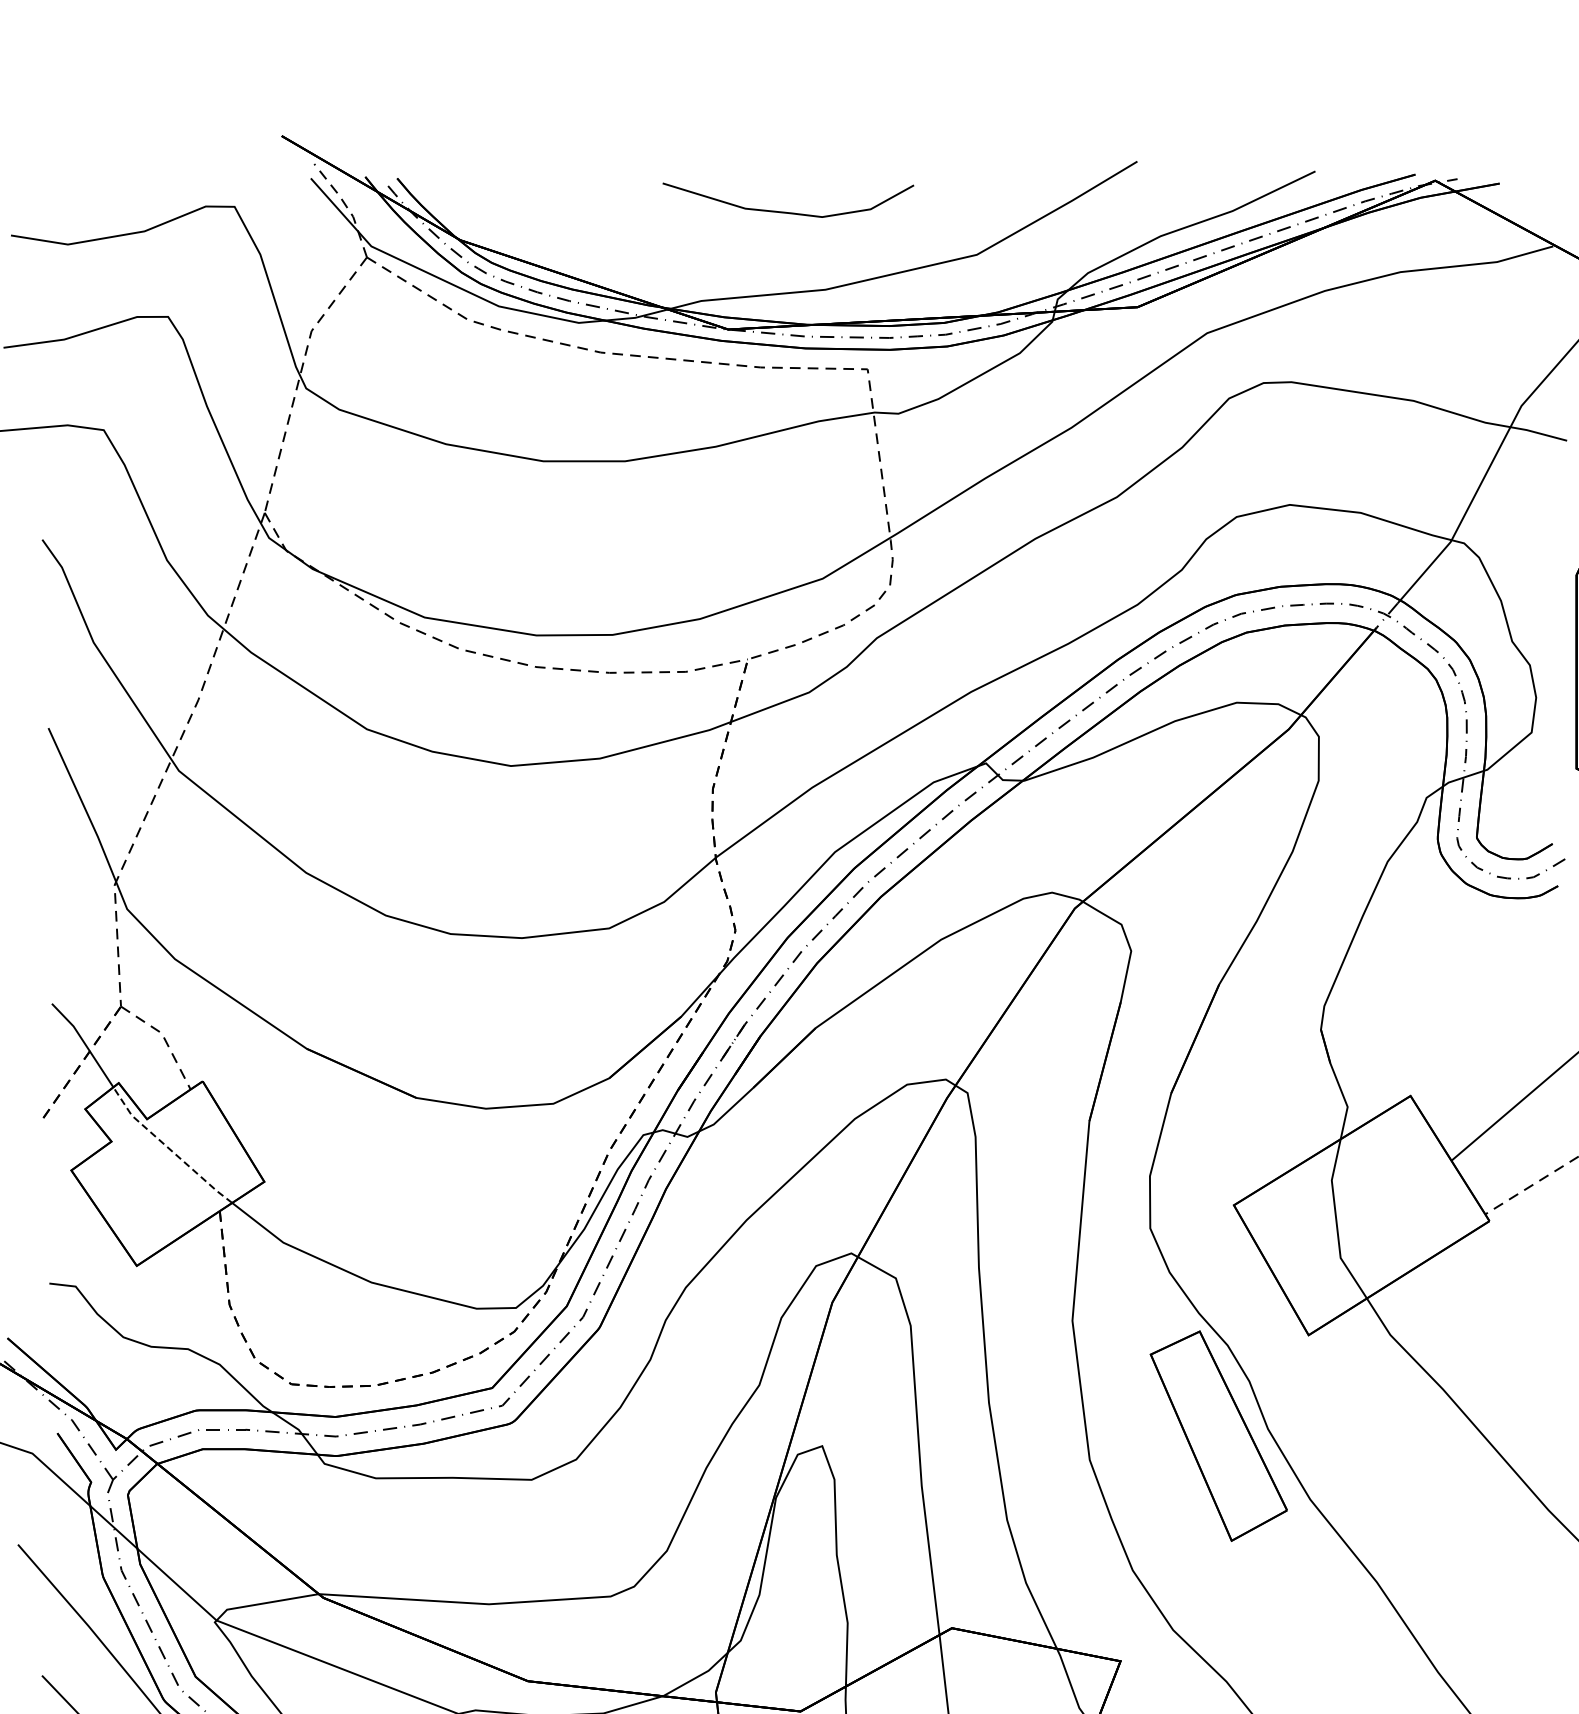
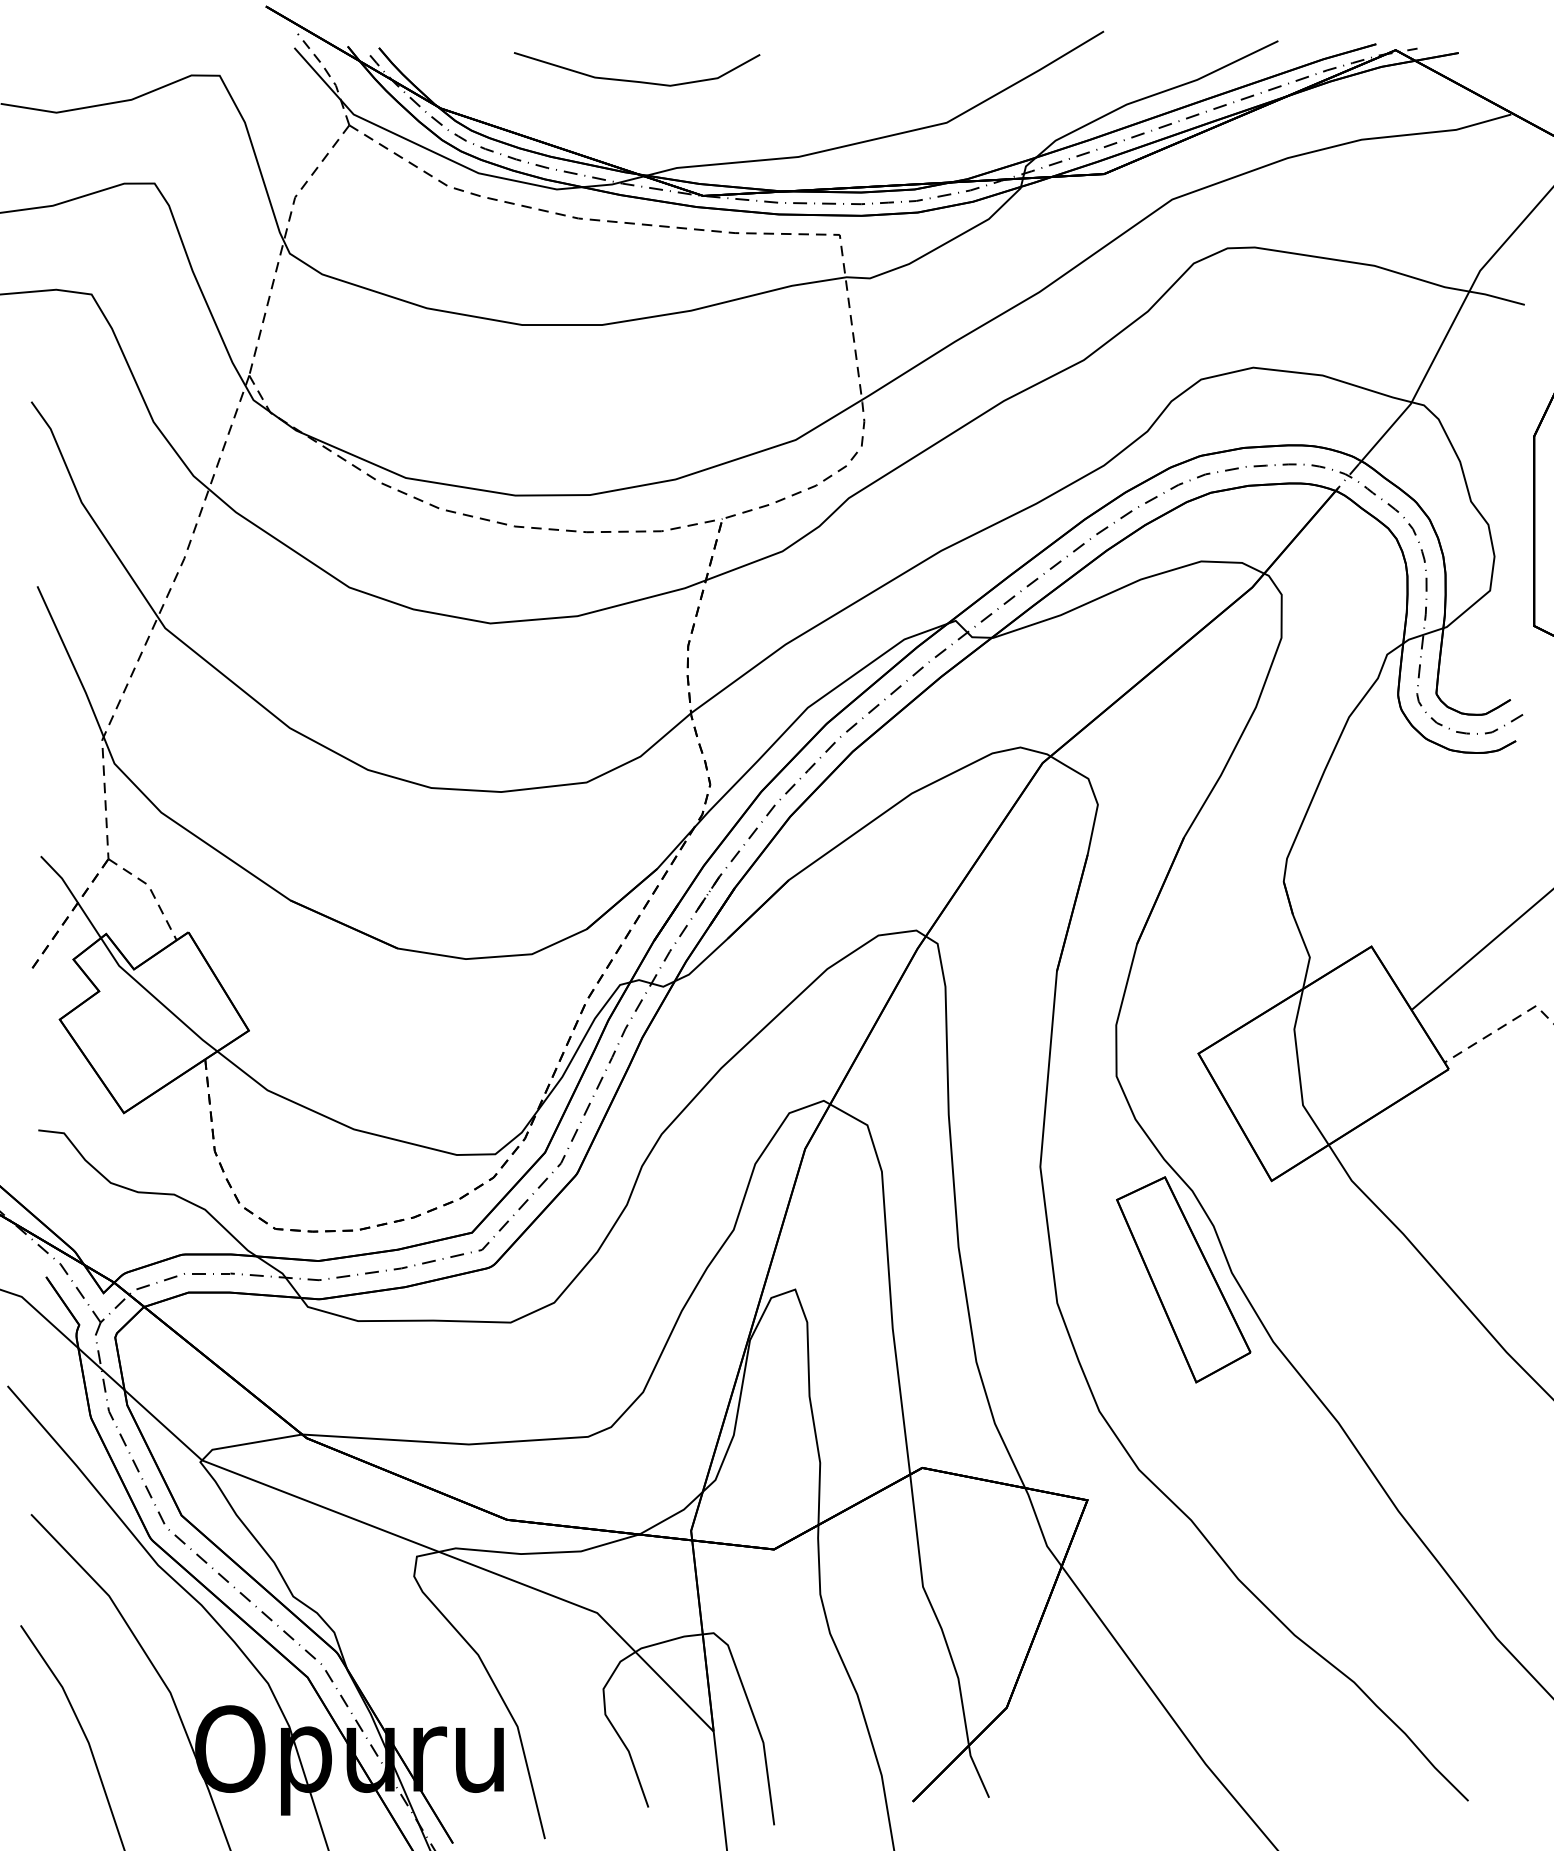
curve: (787, 211) -> (636, 80), moved
line: (168, 1147) -> (154, 997), dashed -> solid

